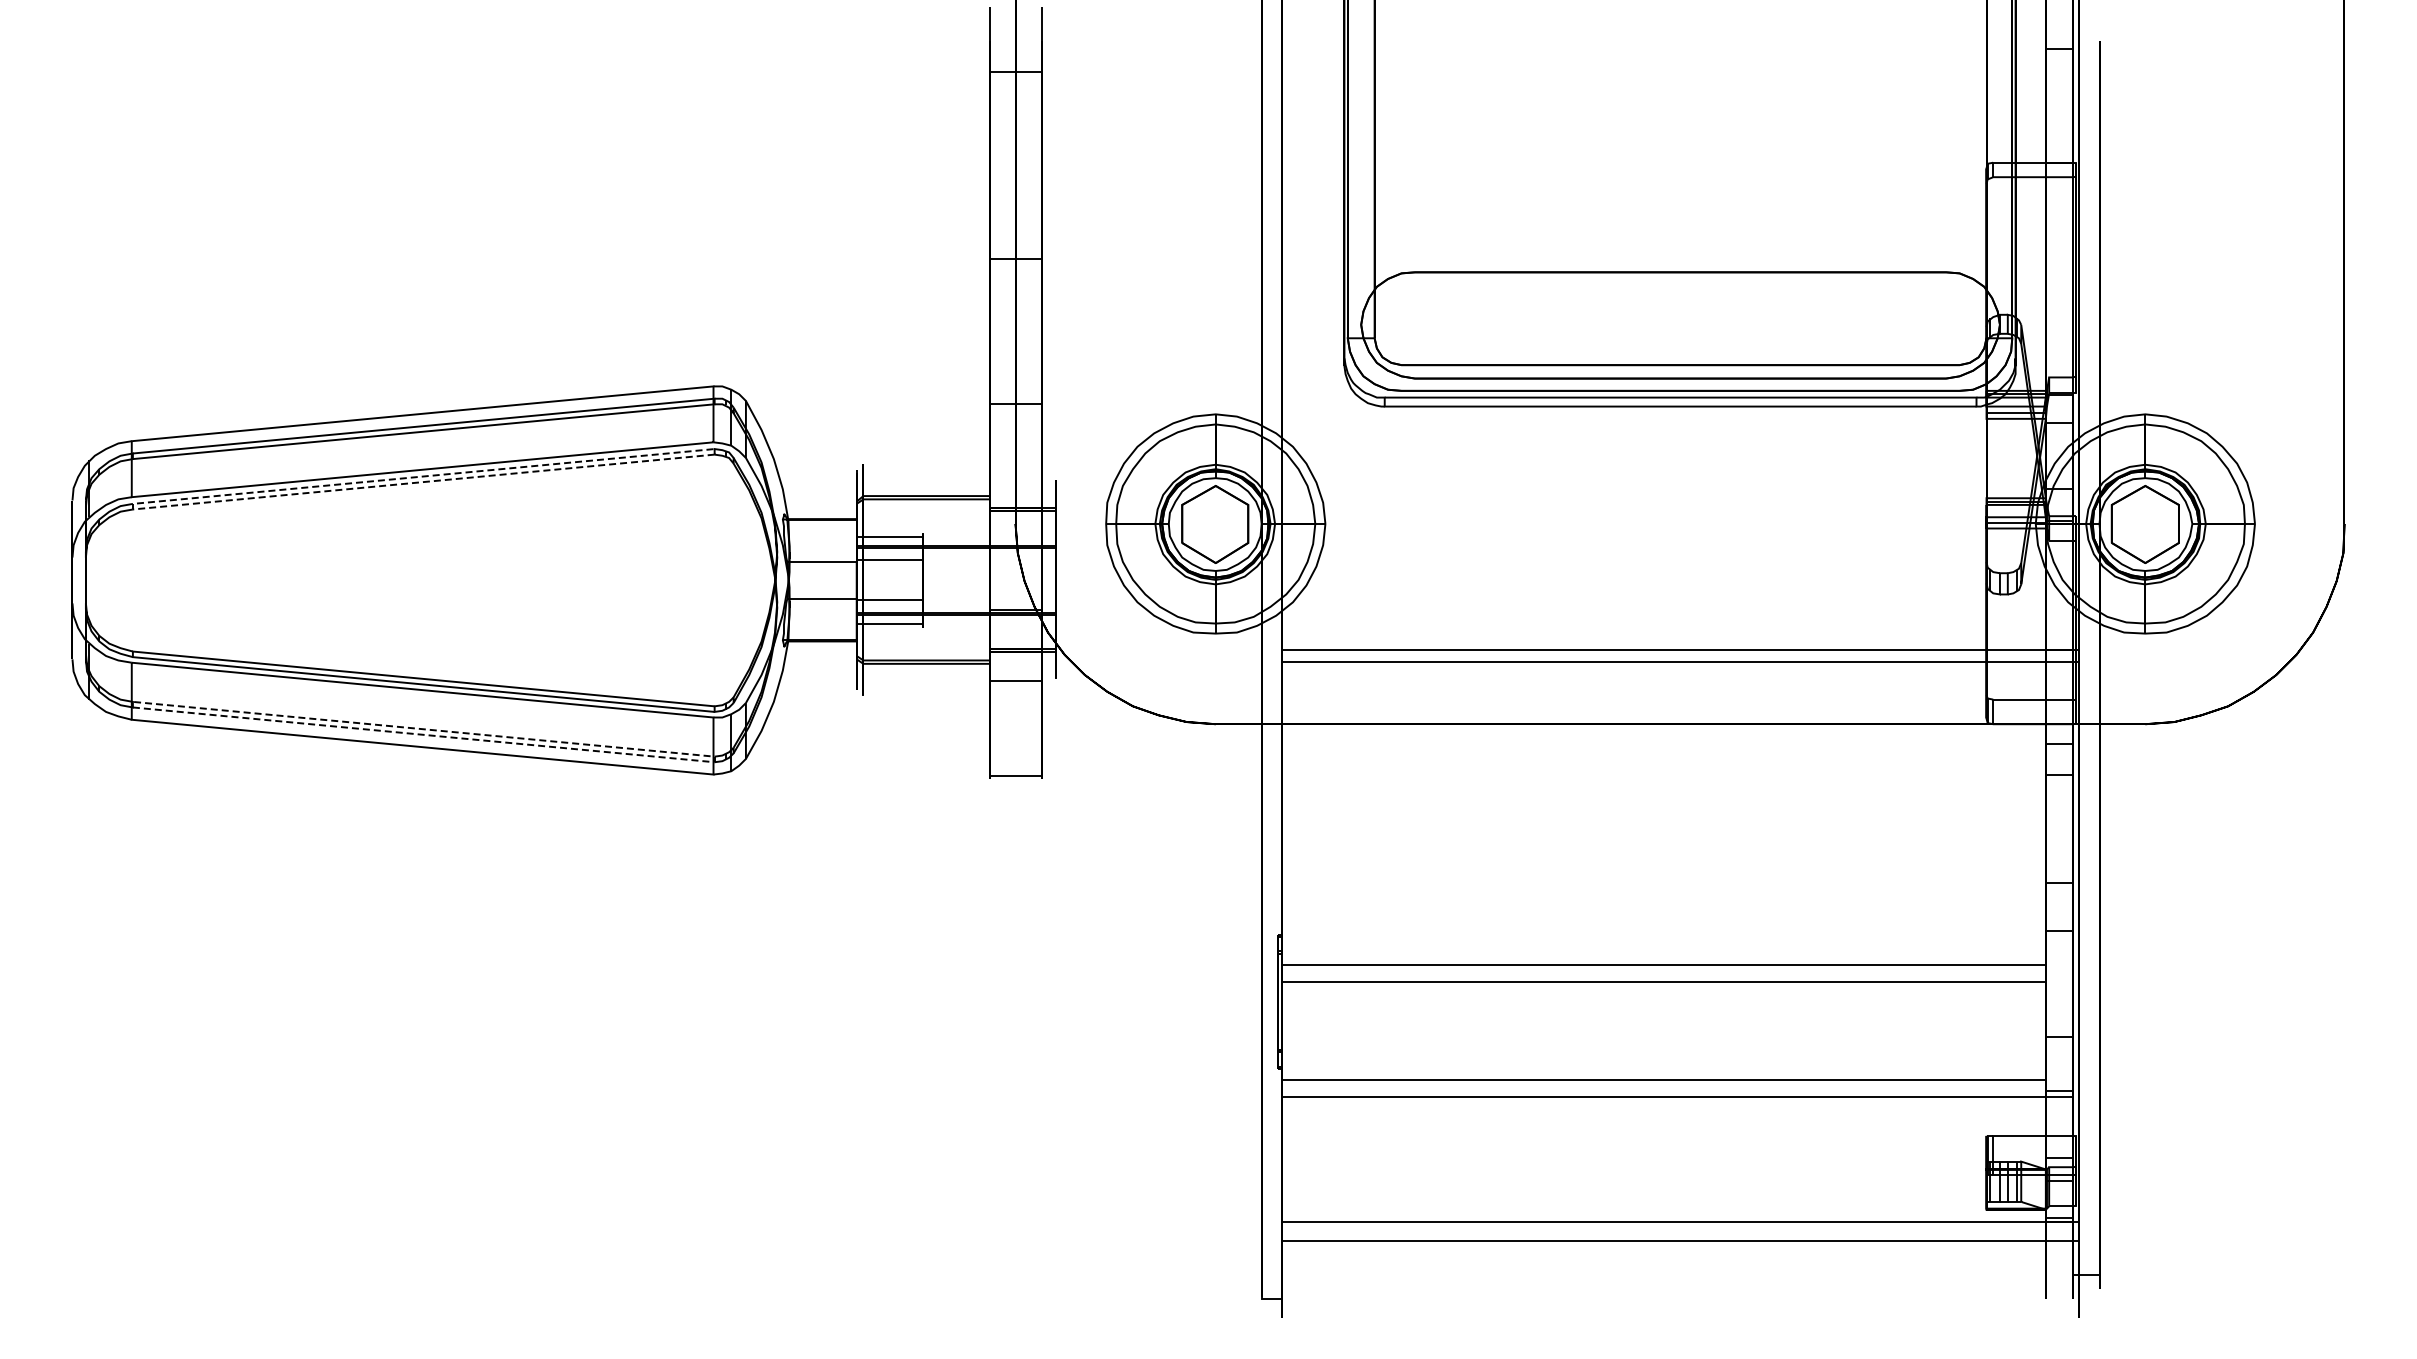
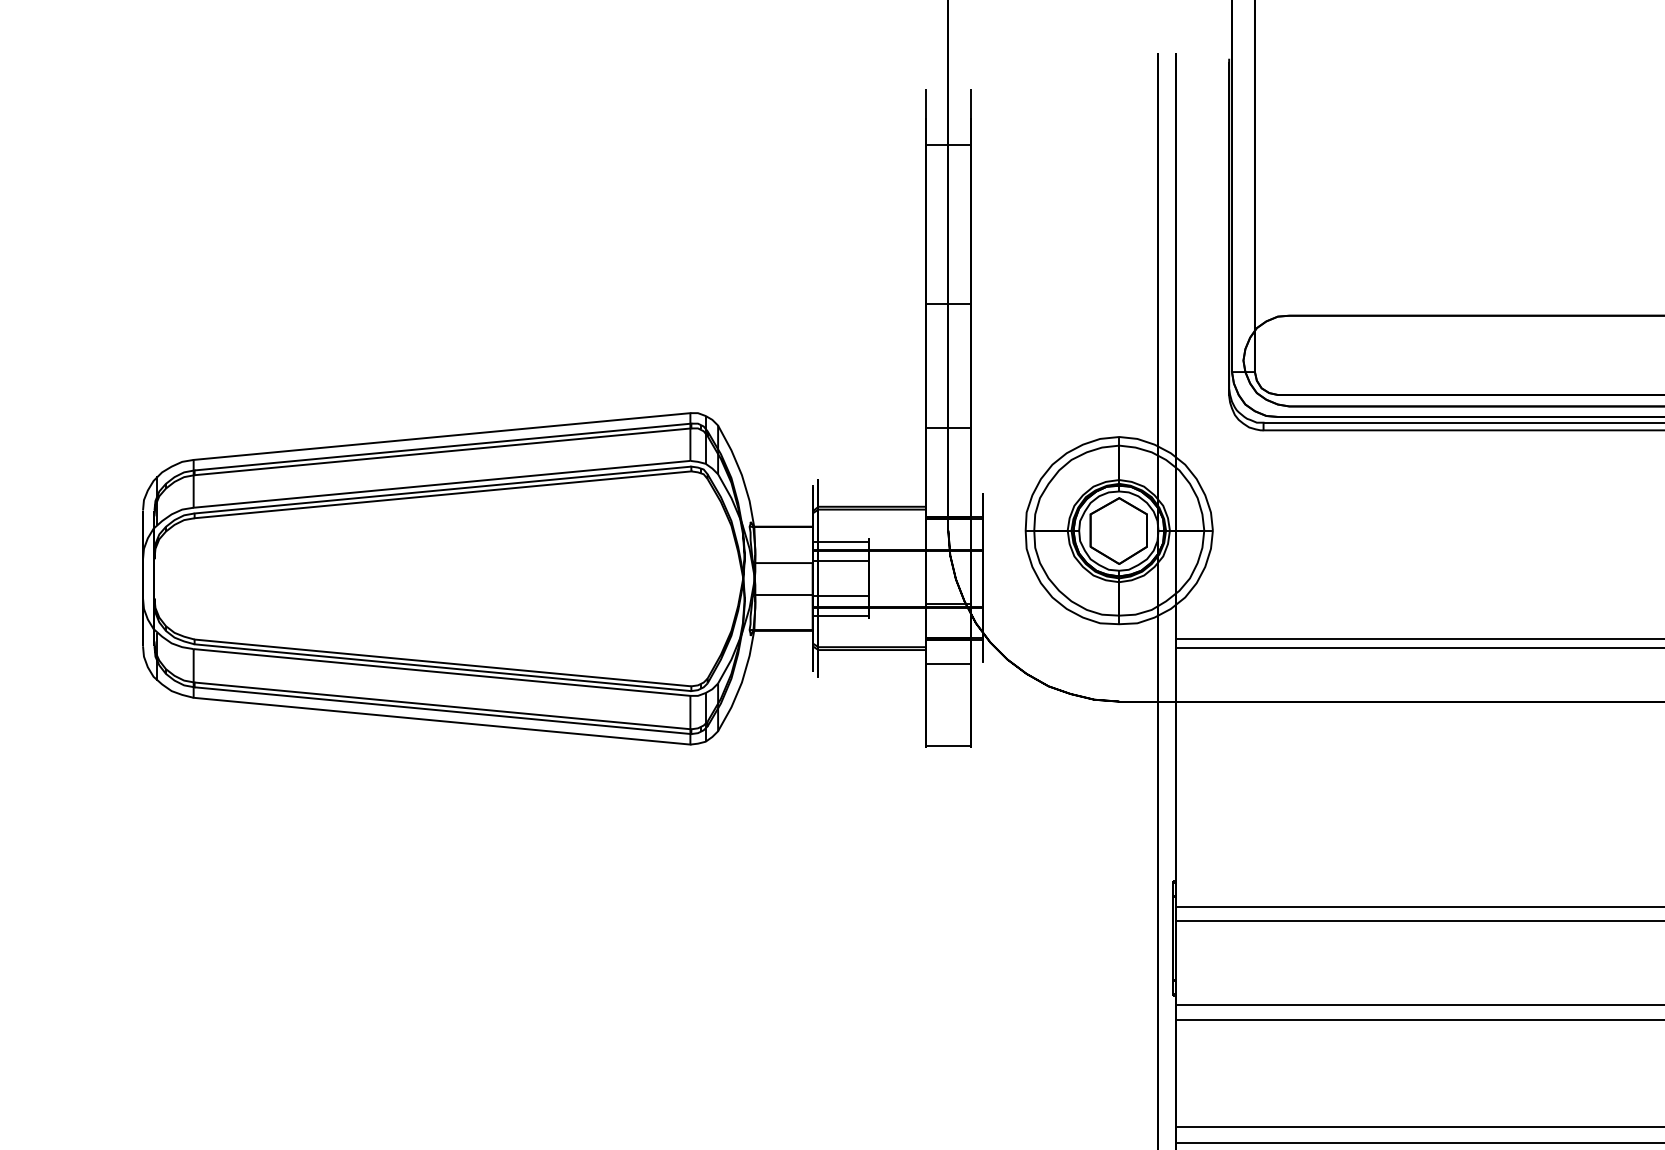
line: (132, 506) -> (194, 515), dashed -> solid
line: (714, 759) -> (691, 731), dashed -> solid

